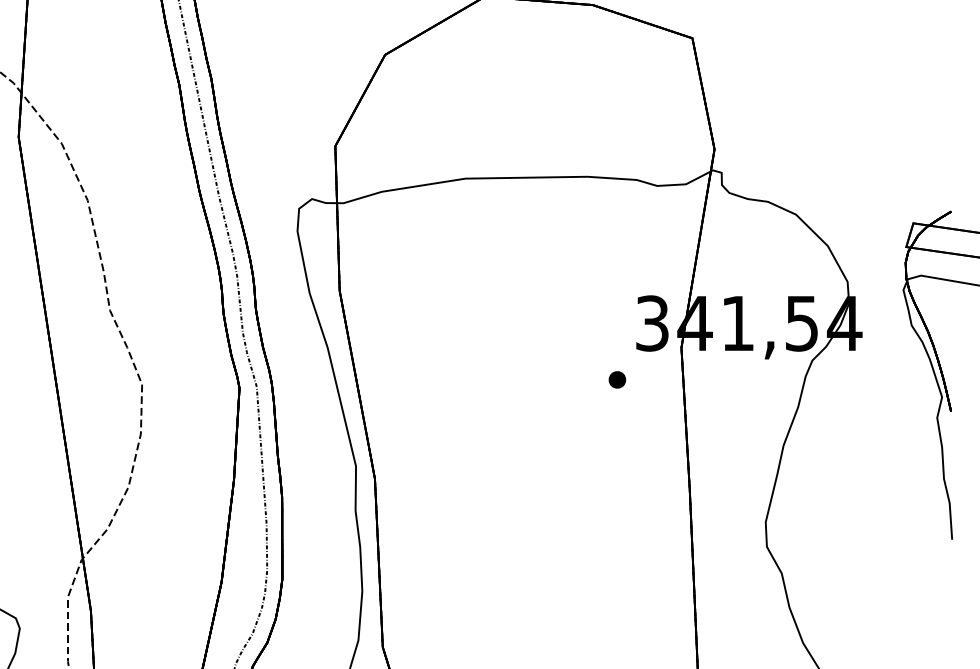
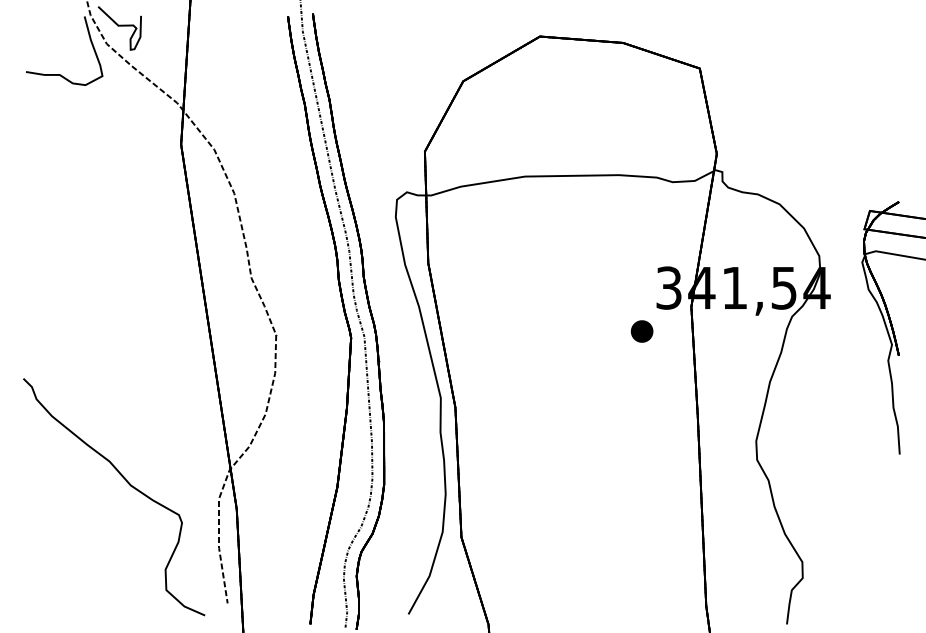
part: (616, 379) -> (641, 331), size x1.67

